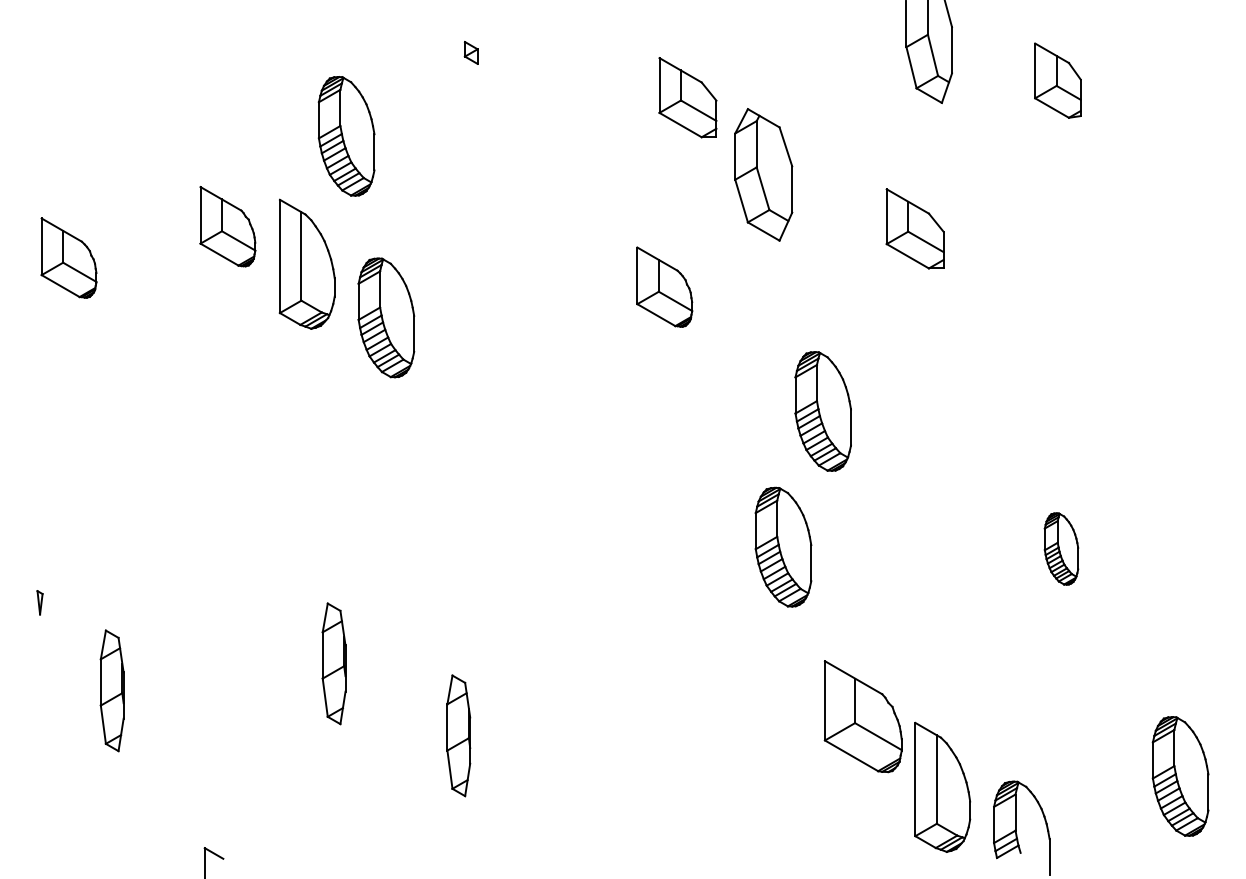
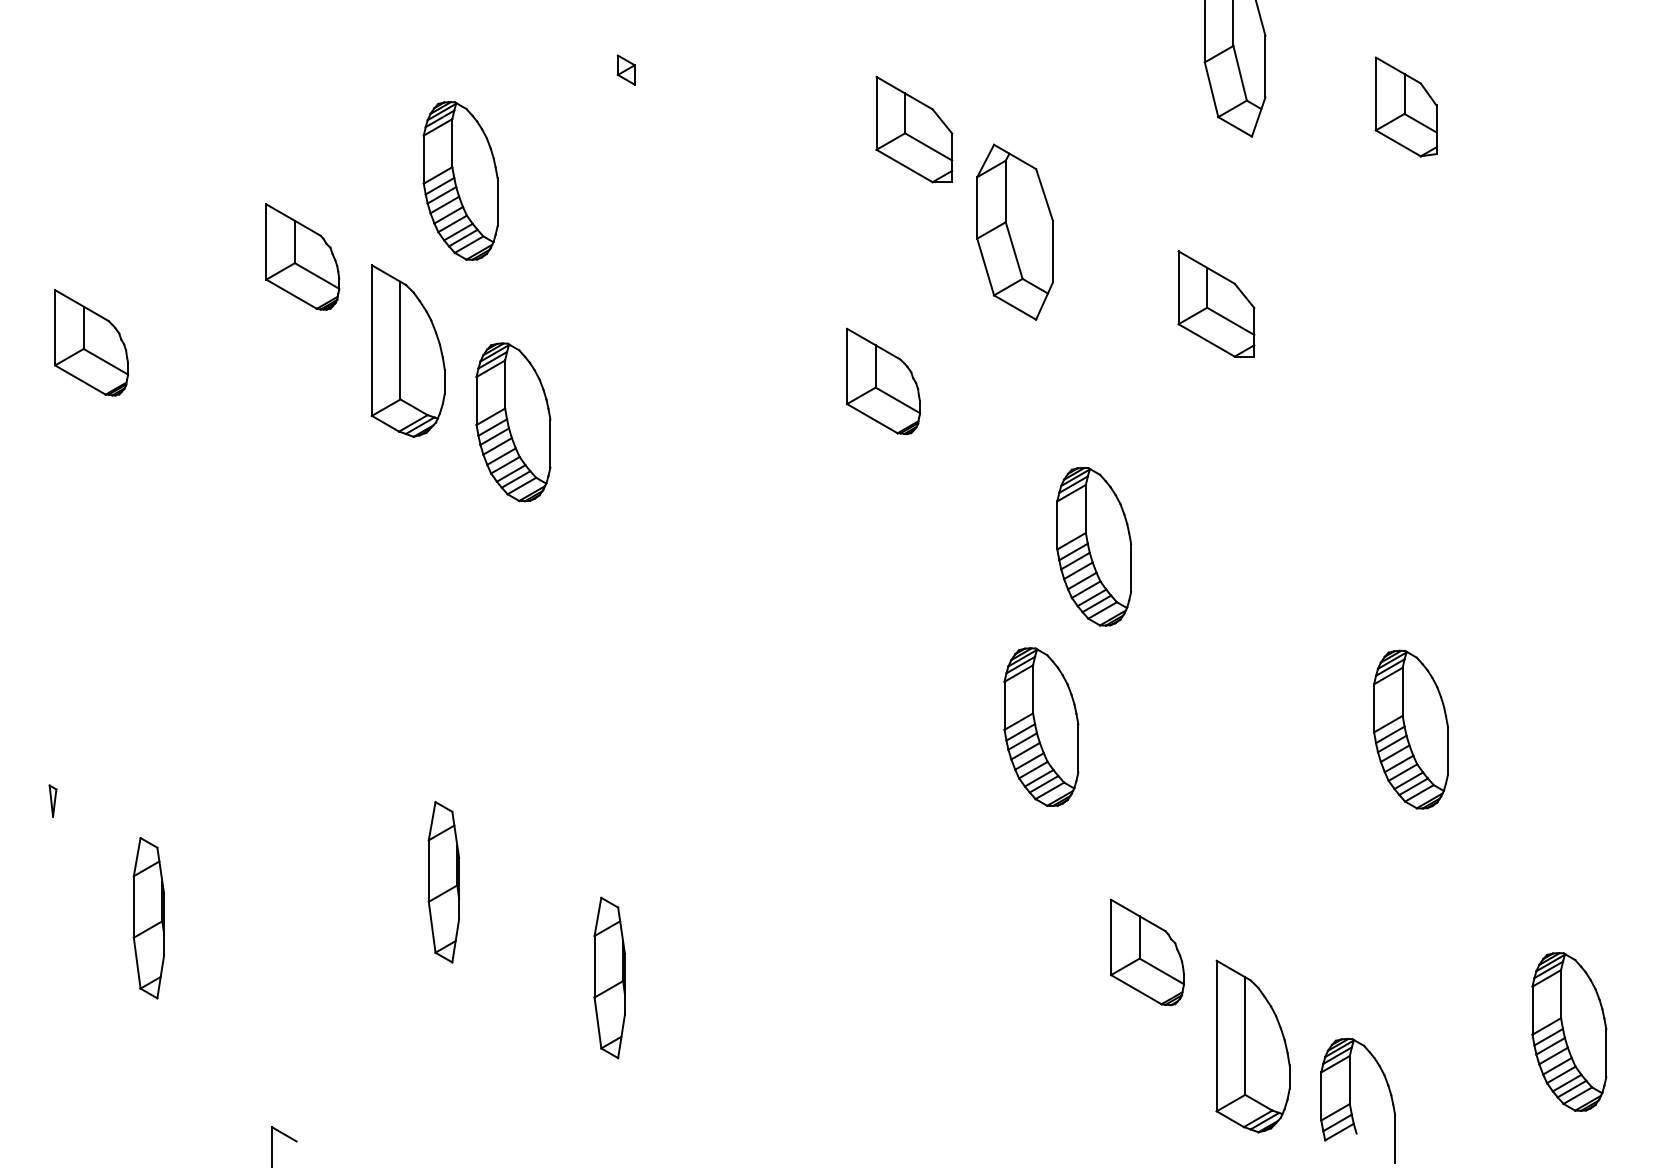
part: (227, 226) -> (302, 256), moved
part: (1061, 548) -> (1410, 729), size x1.67
part: (863, 716) -> (1147, 952), size x0.71

